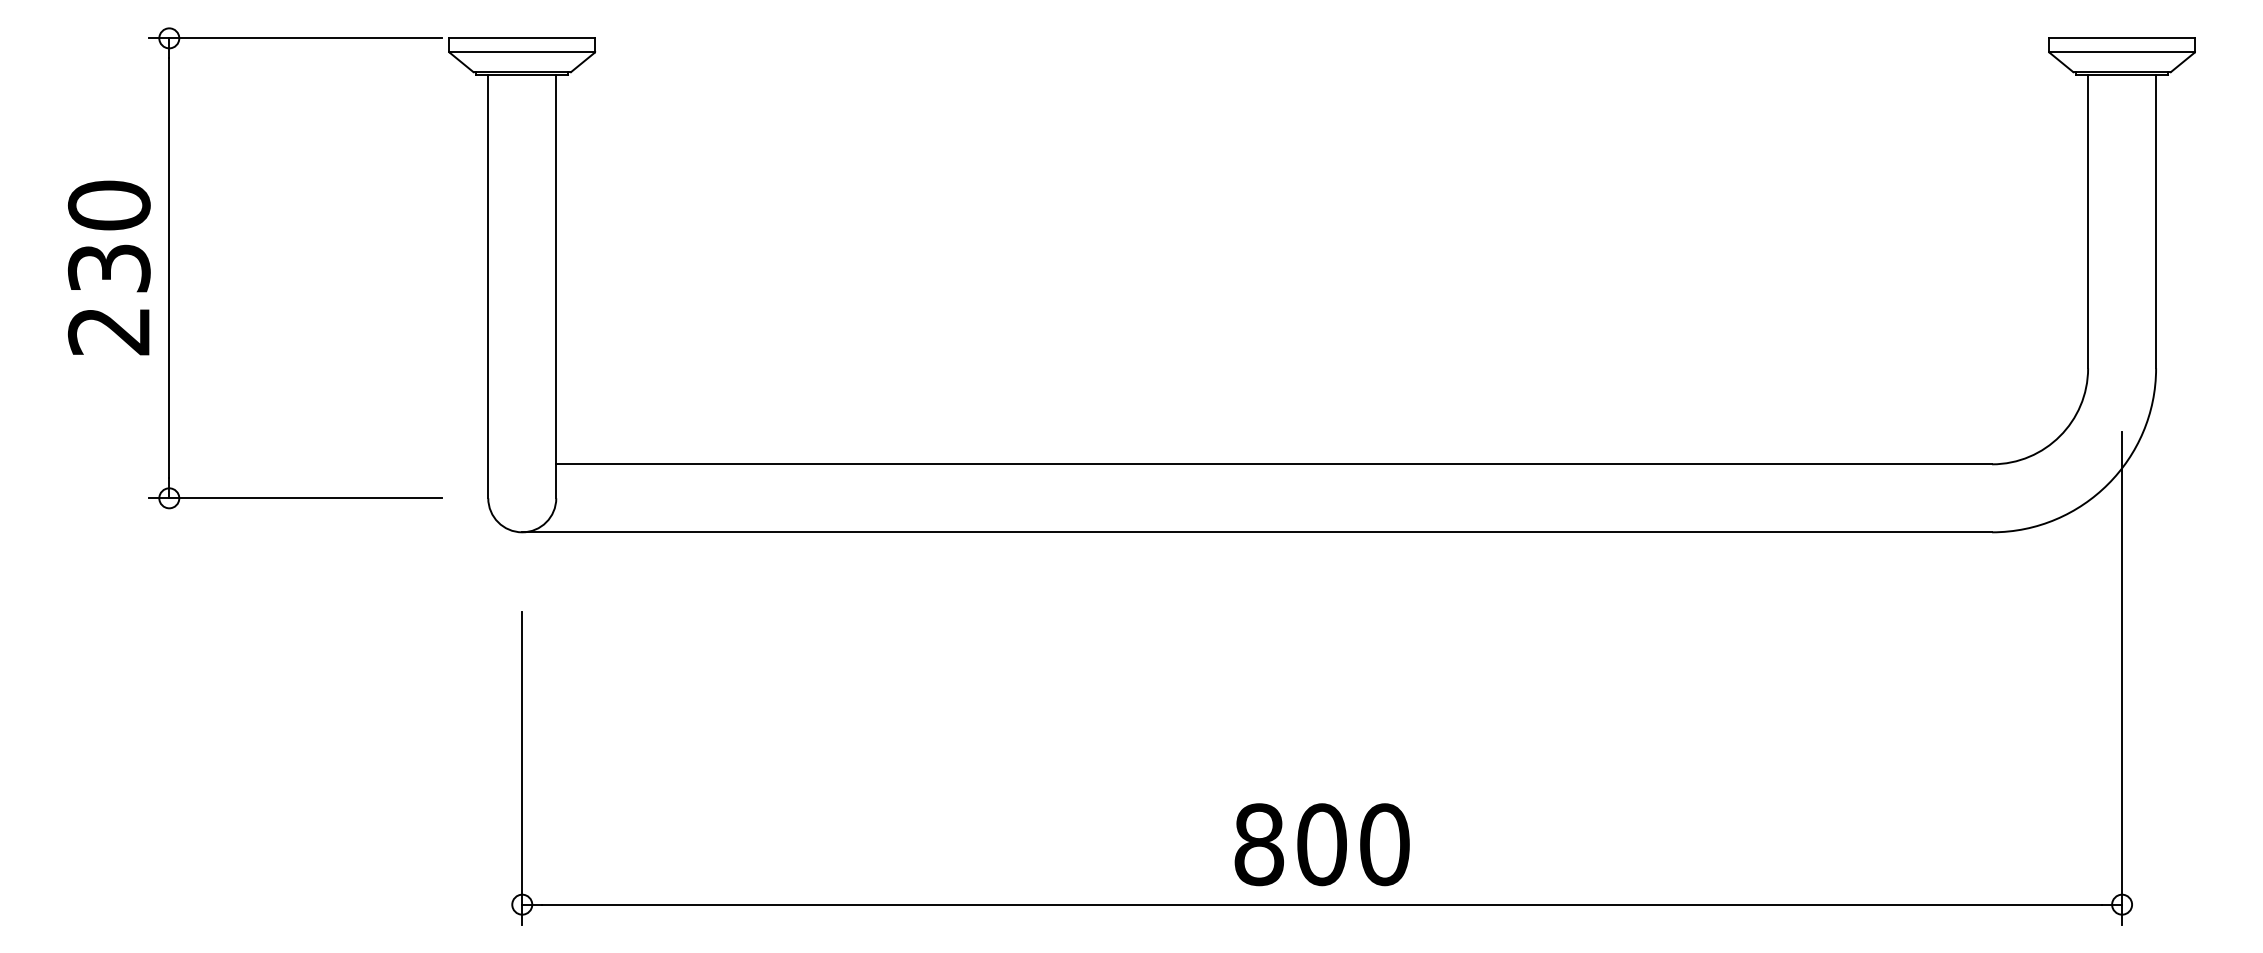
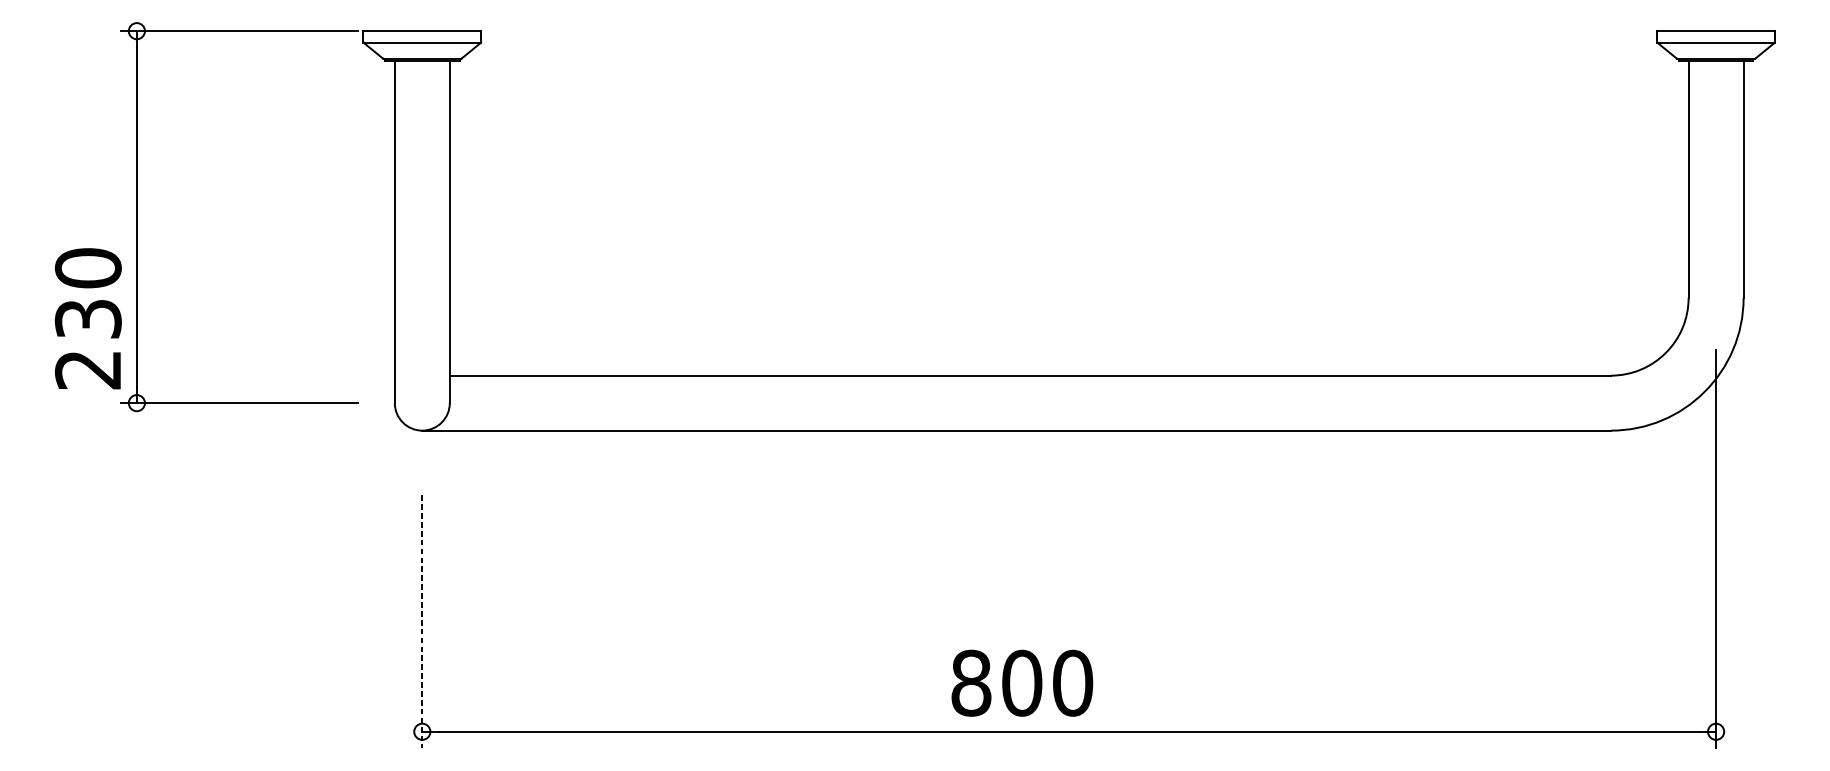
text: (109, 267) -> (88, 318), moved
line: (522, 769) -> (422, 622), solid -> dashed
text: (1321, 844) -> (1021, 683), moved

